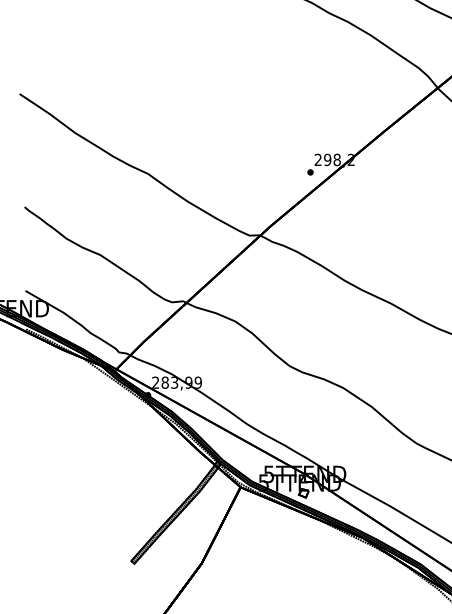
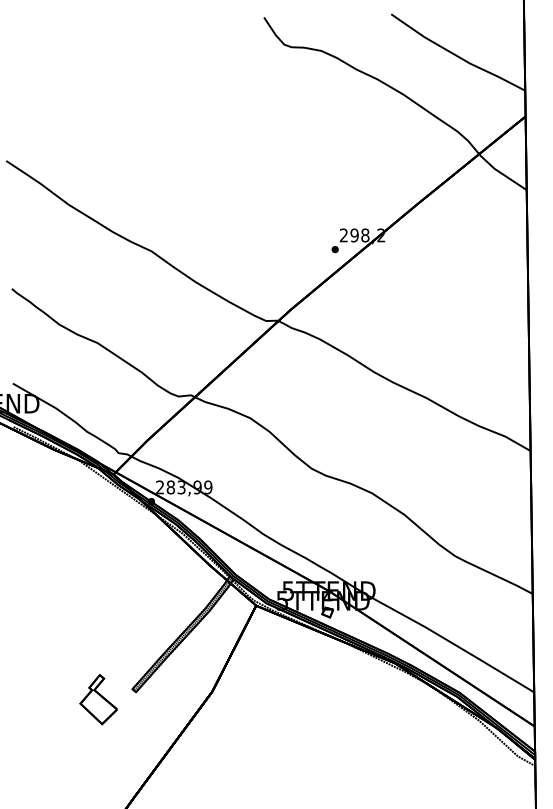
part: (101, 570) -> (98, 699), added

